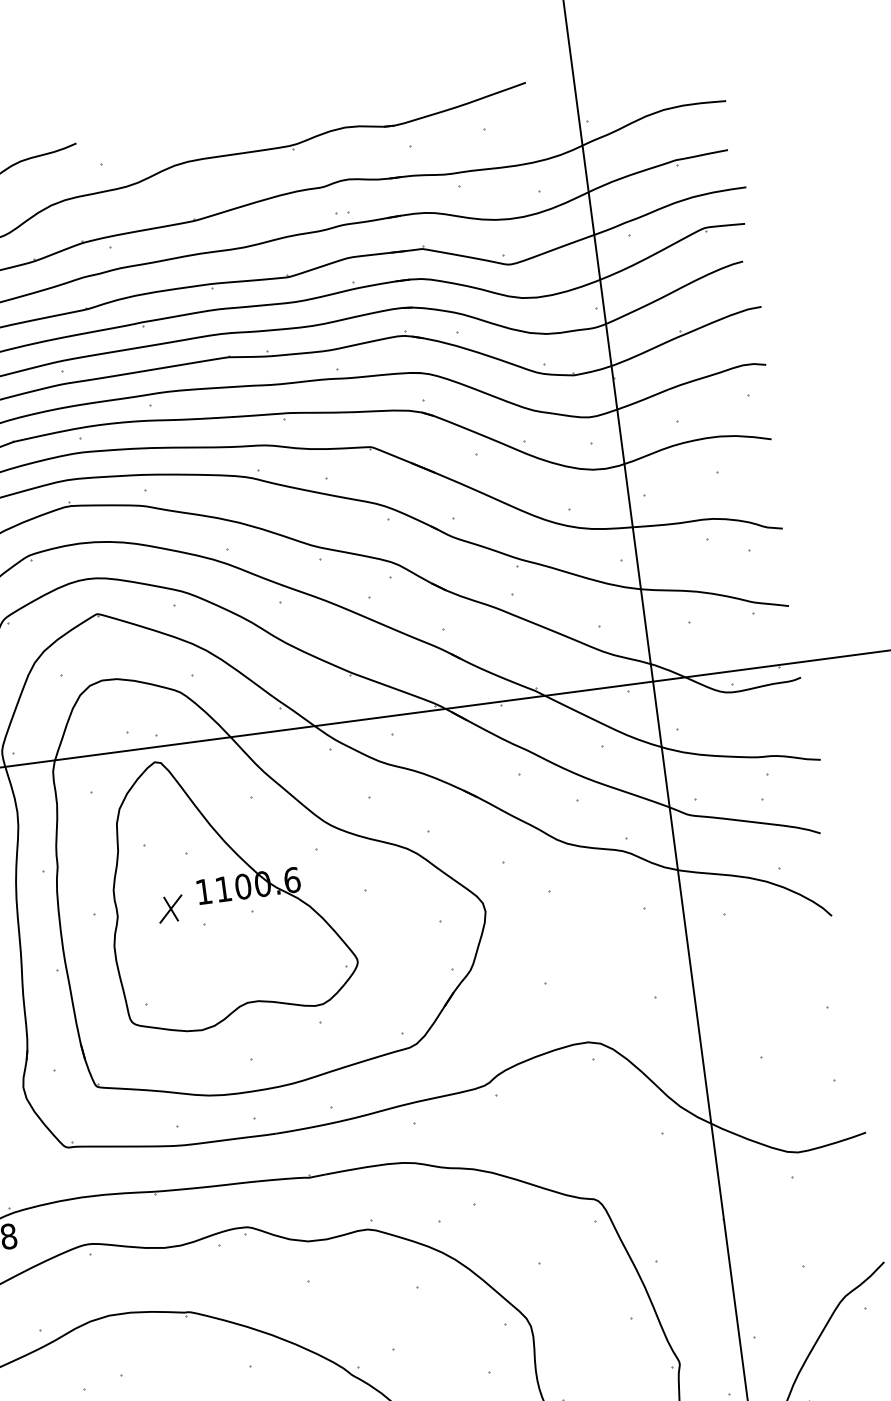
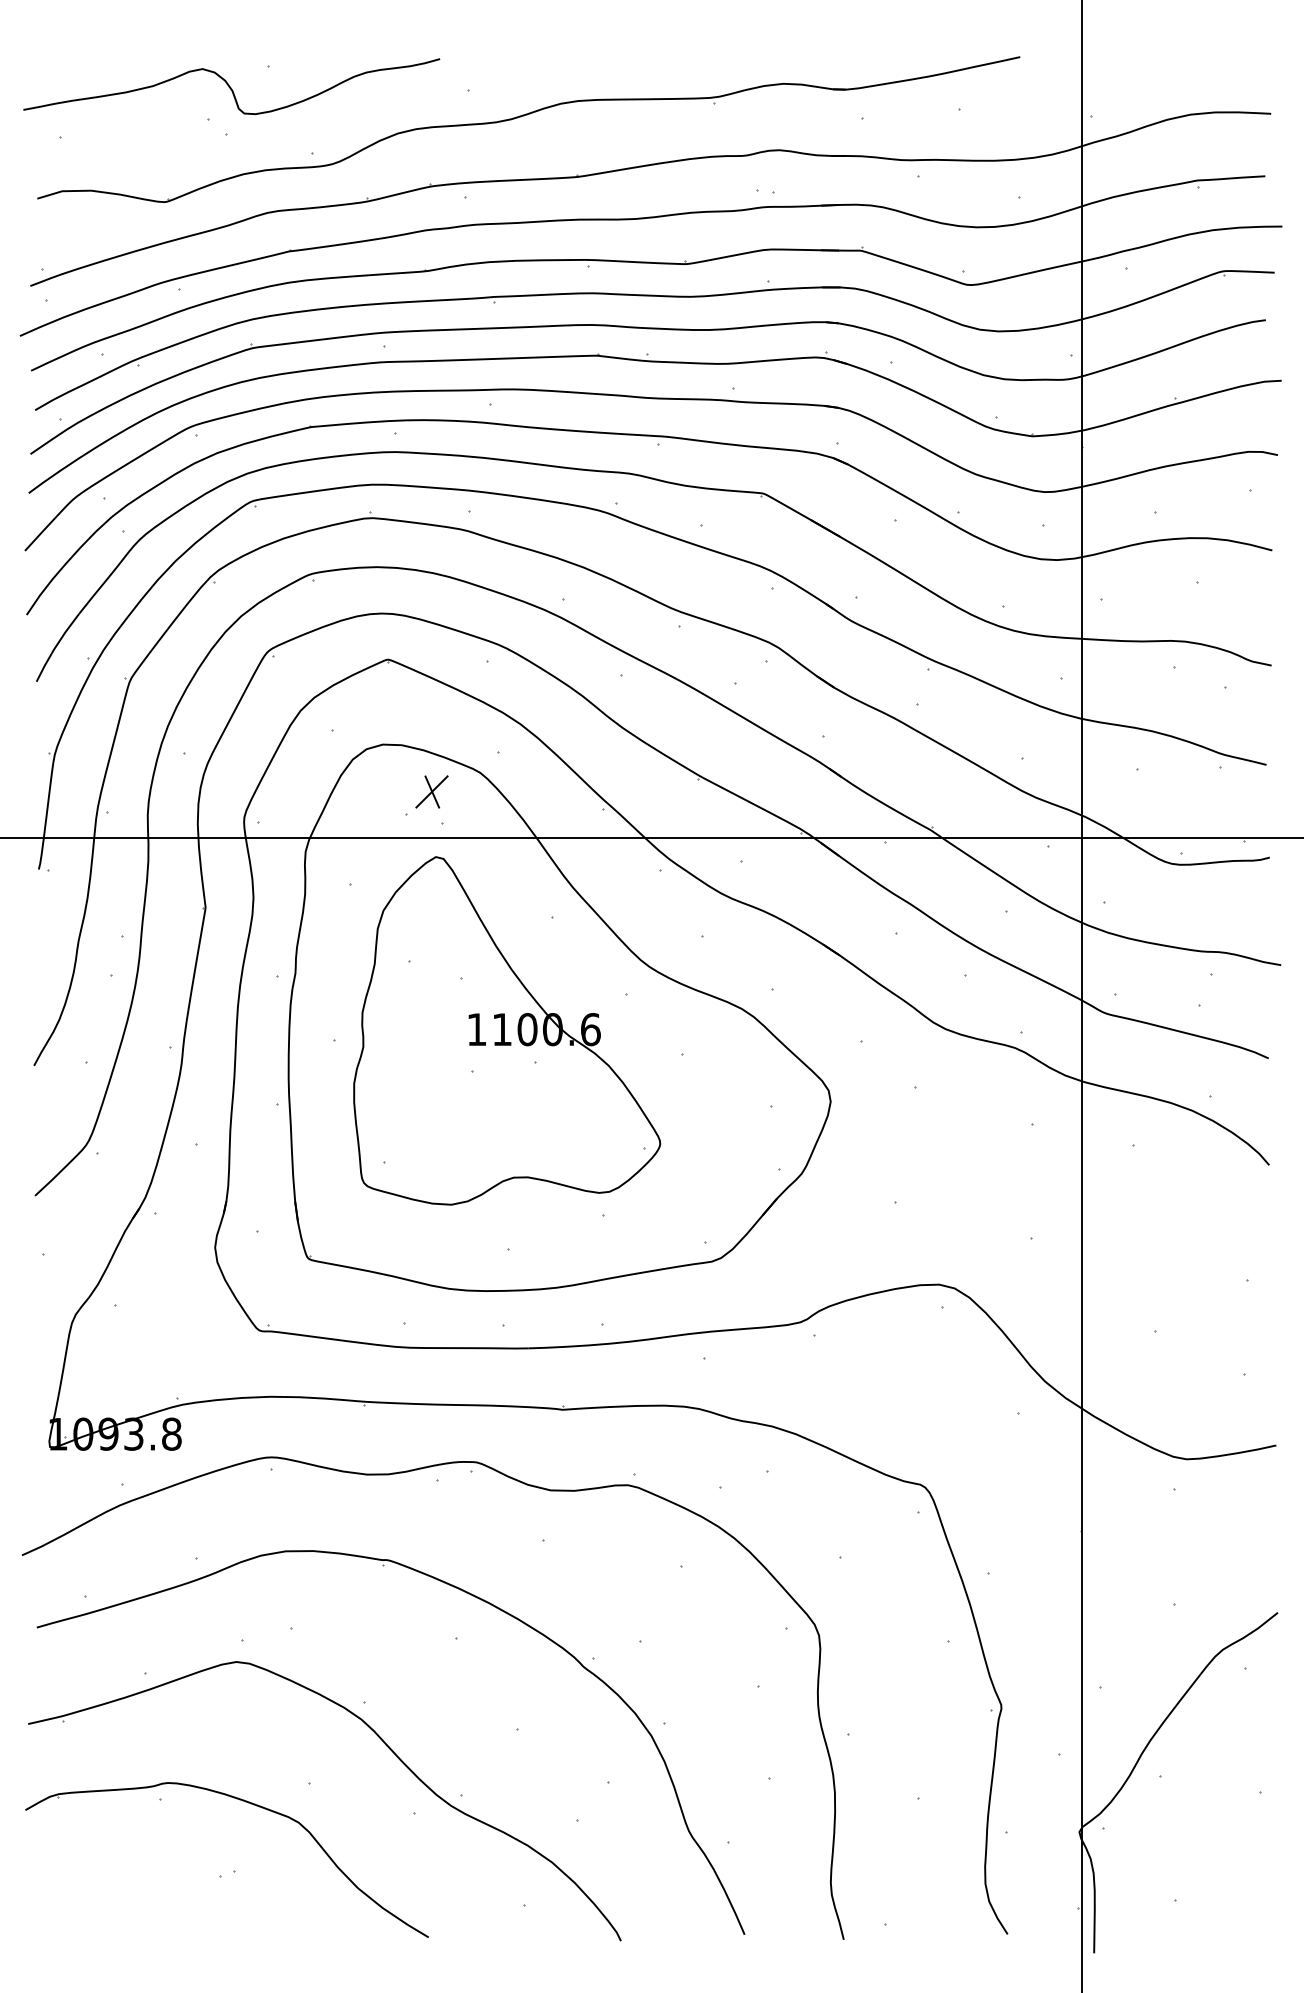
part: (170, 908) -> (431, 791), moved

